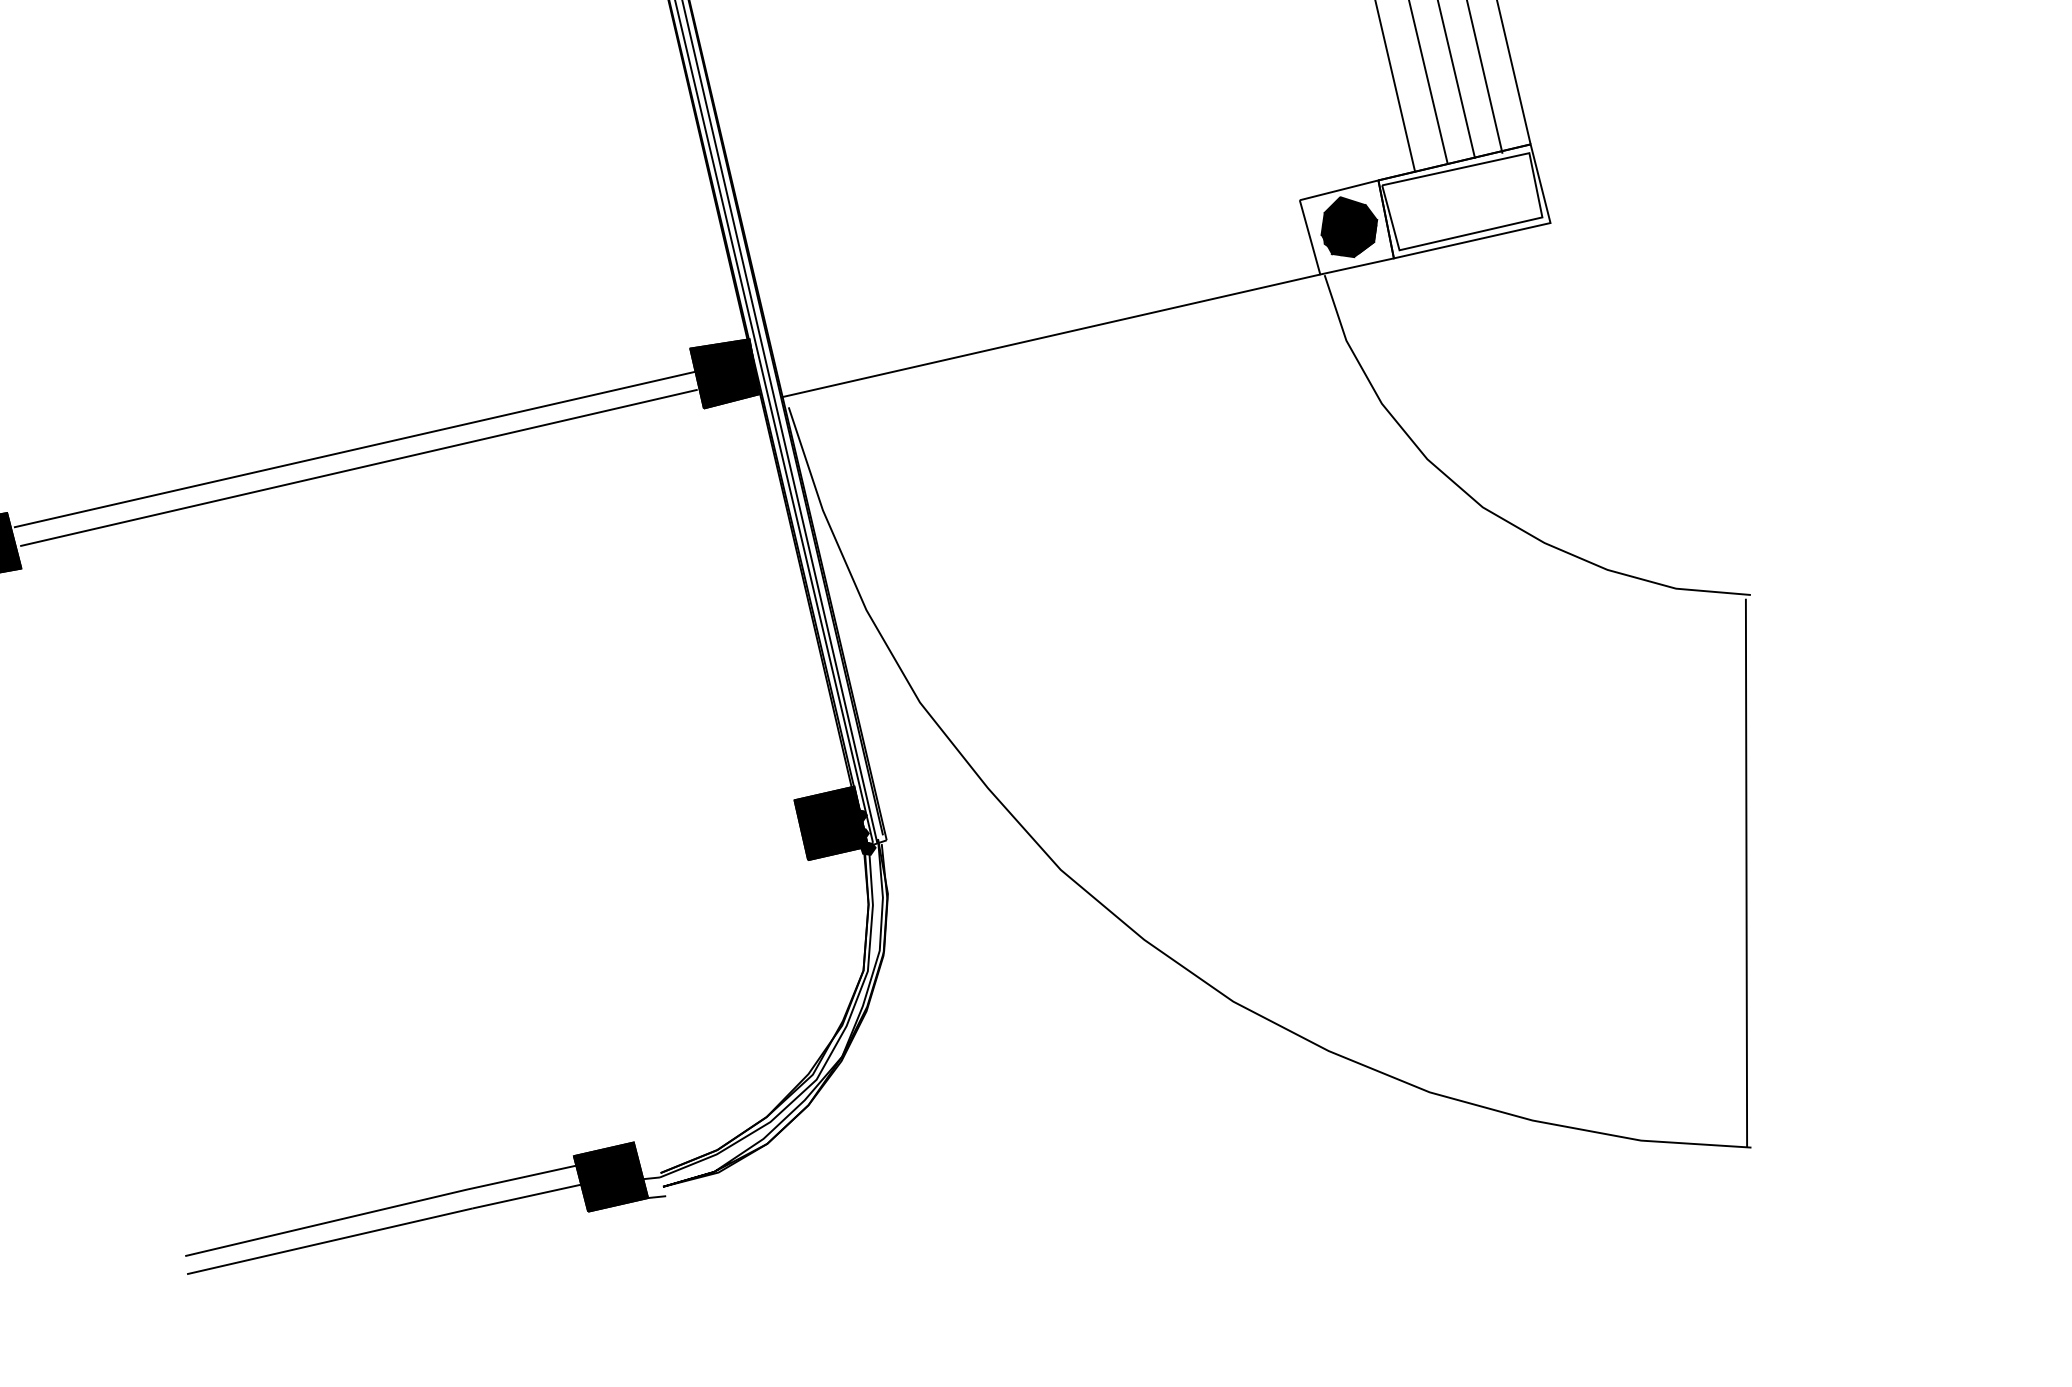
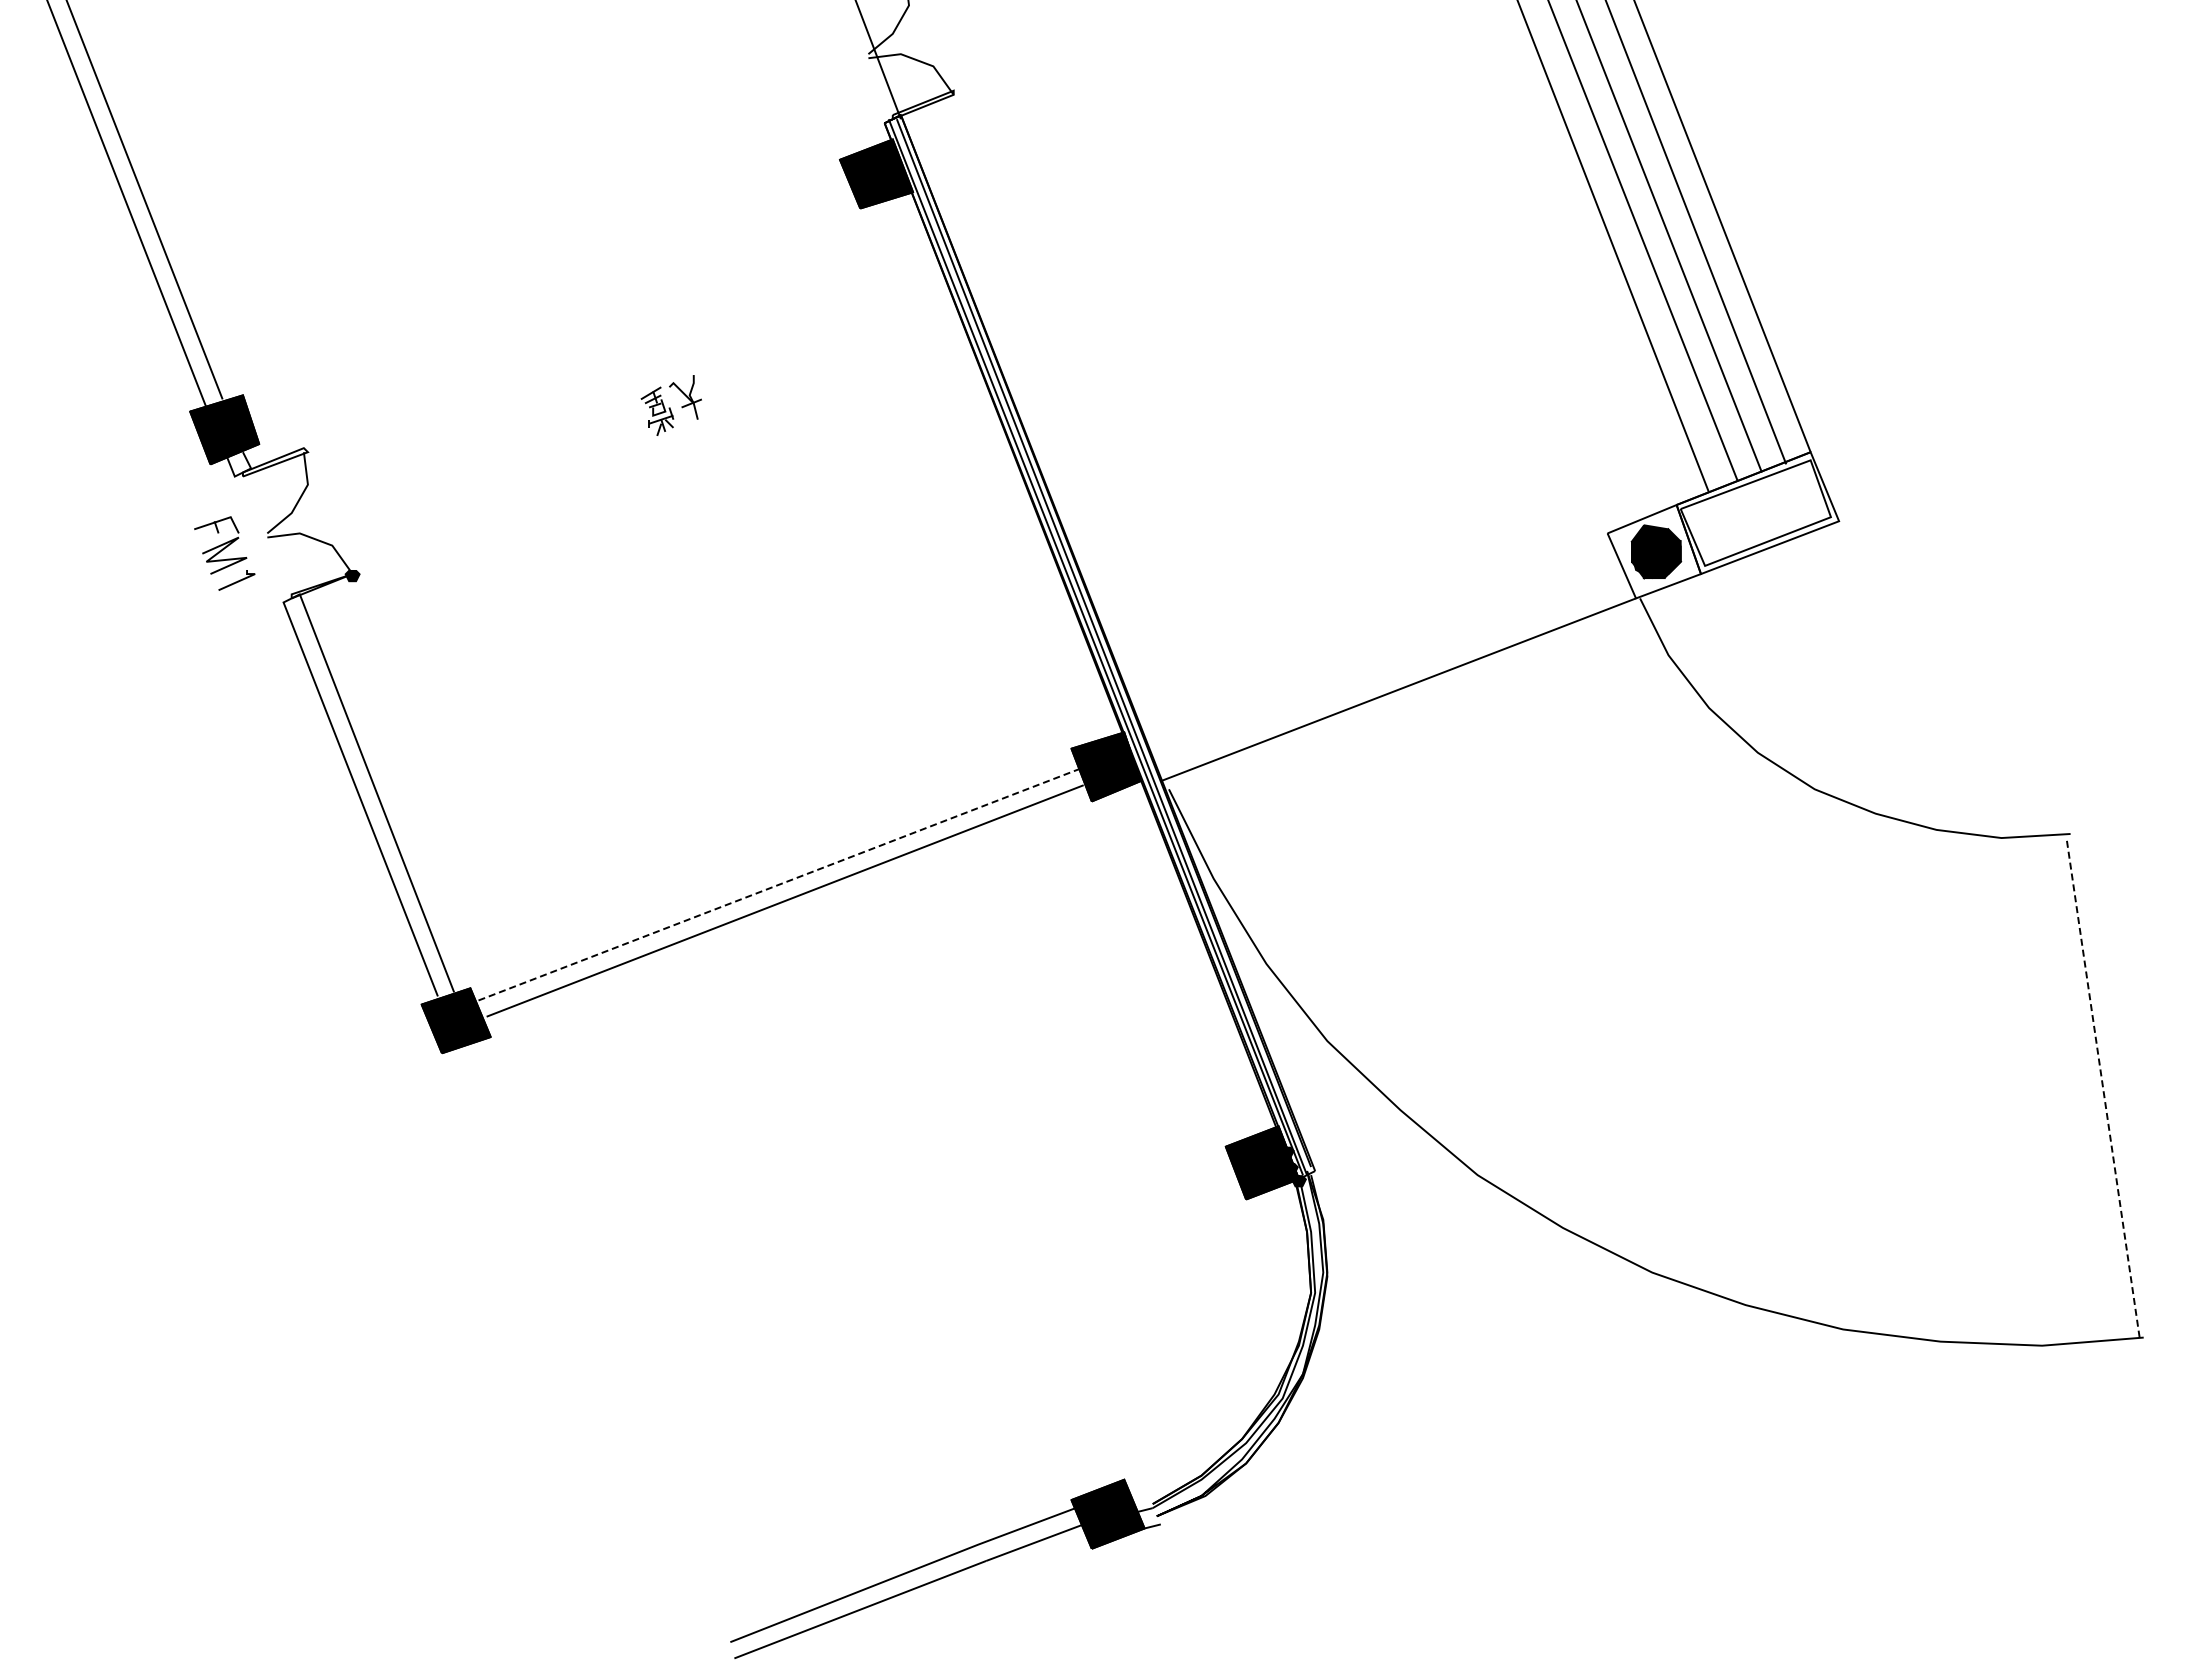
line: (355, 449) -> (779, 884), solid -> dashed
line: (1746, 872) -> (2103, 1087), solid -> dashed

